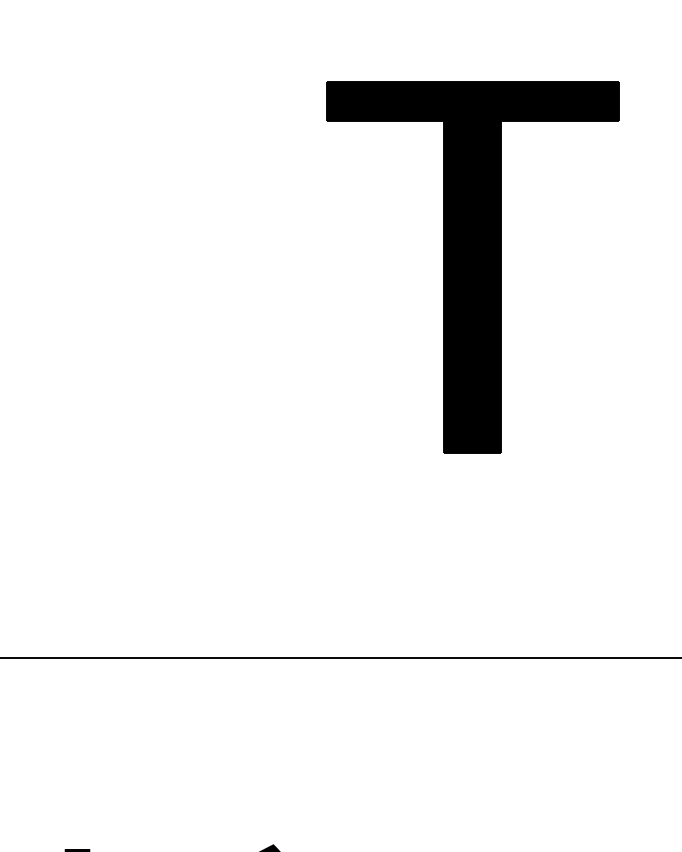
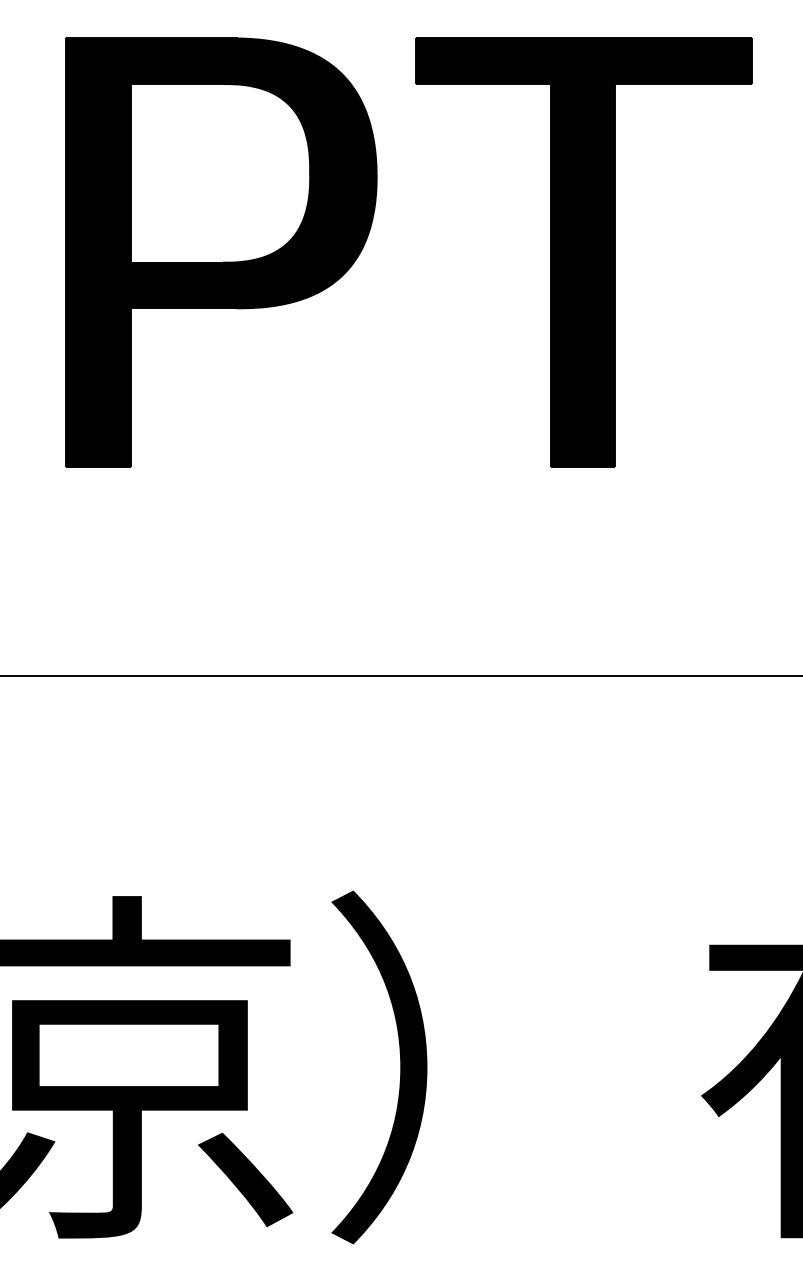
part: (472, 267) -> (583, 252), moved
part: (159, 291) -> (221, 252), added

